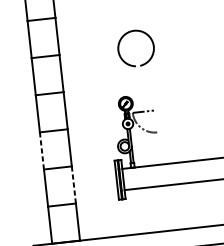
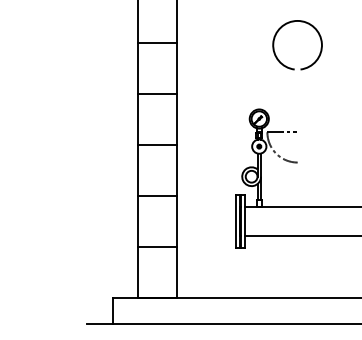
arc: (127, 62) -> (283, 63), moved
line: (42, 151) -> (138, 170), dashed -> solid
line: (73, 185) -> (176, 221), dashed -> solid

